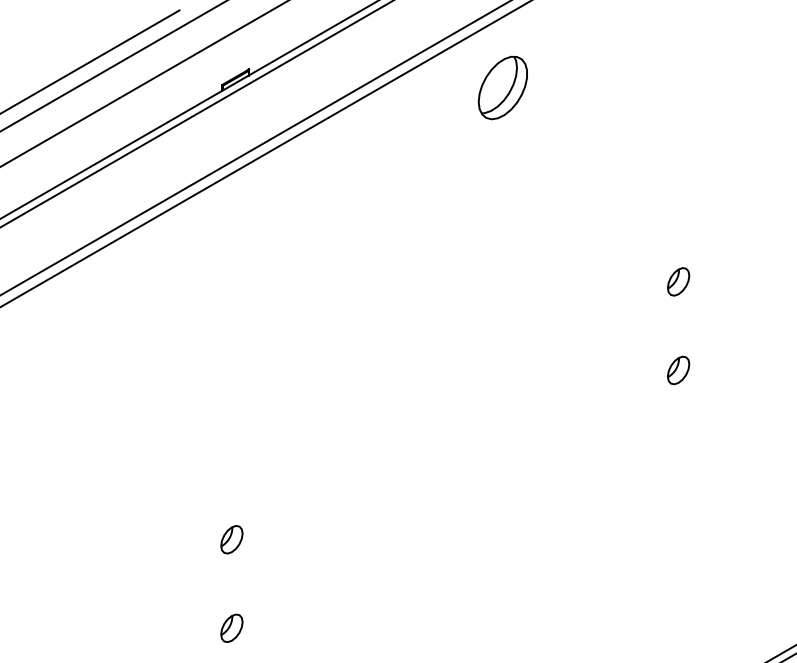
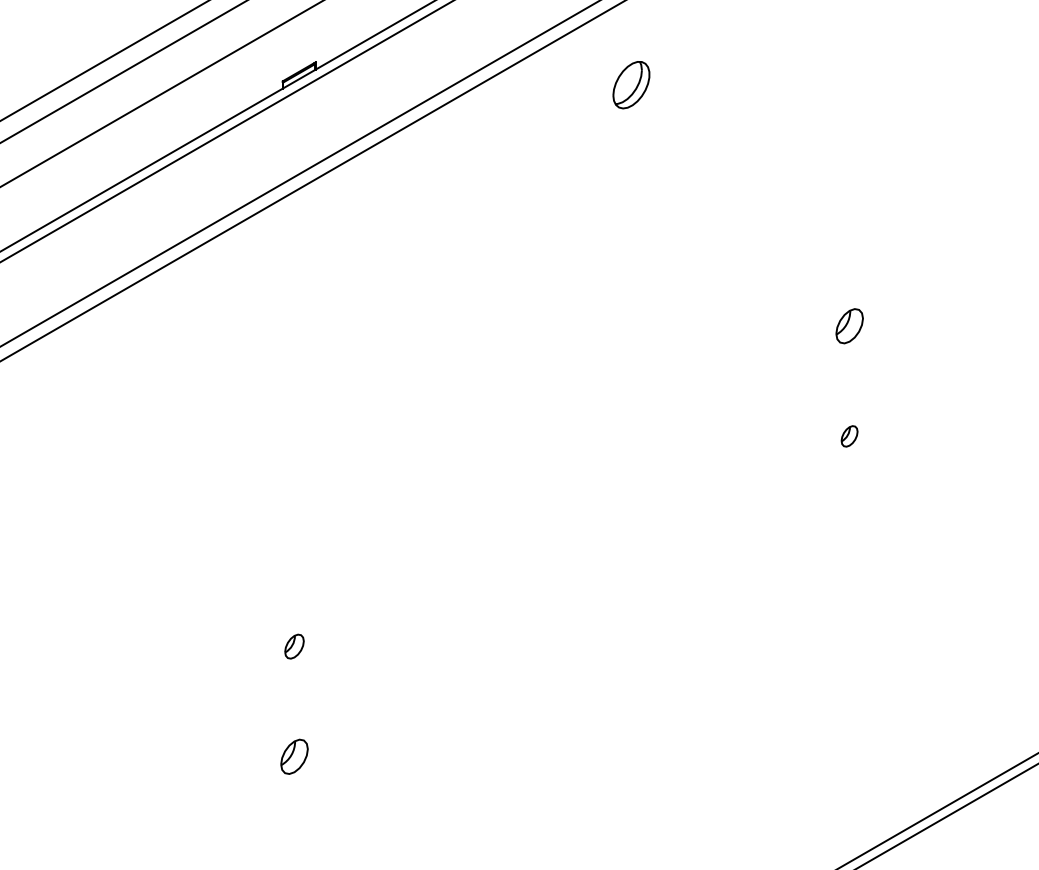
part: (503, 87) -> (631, 84), size x0.6
part: (678, 370) -> (849, 436), size x0.6
part: (231, 539) -> (294, 646), size x0.7

